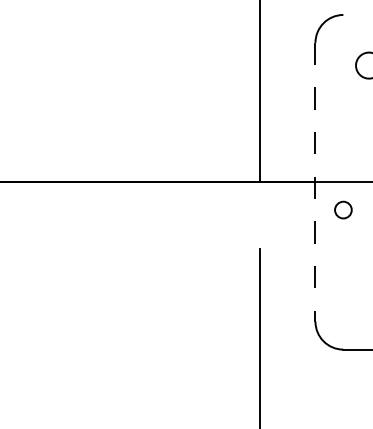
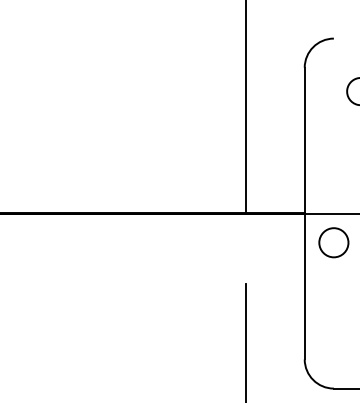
line: (315, 182) -> (304, 213), dashed -> solid
circle: (343, 209) -> (334, 242), size x1.67

